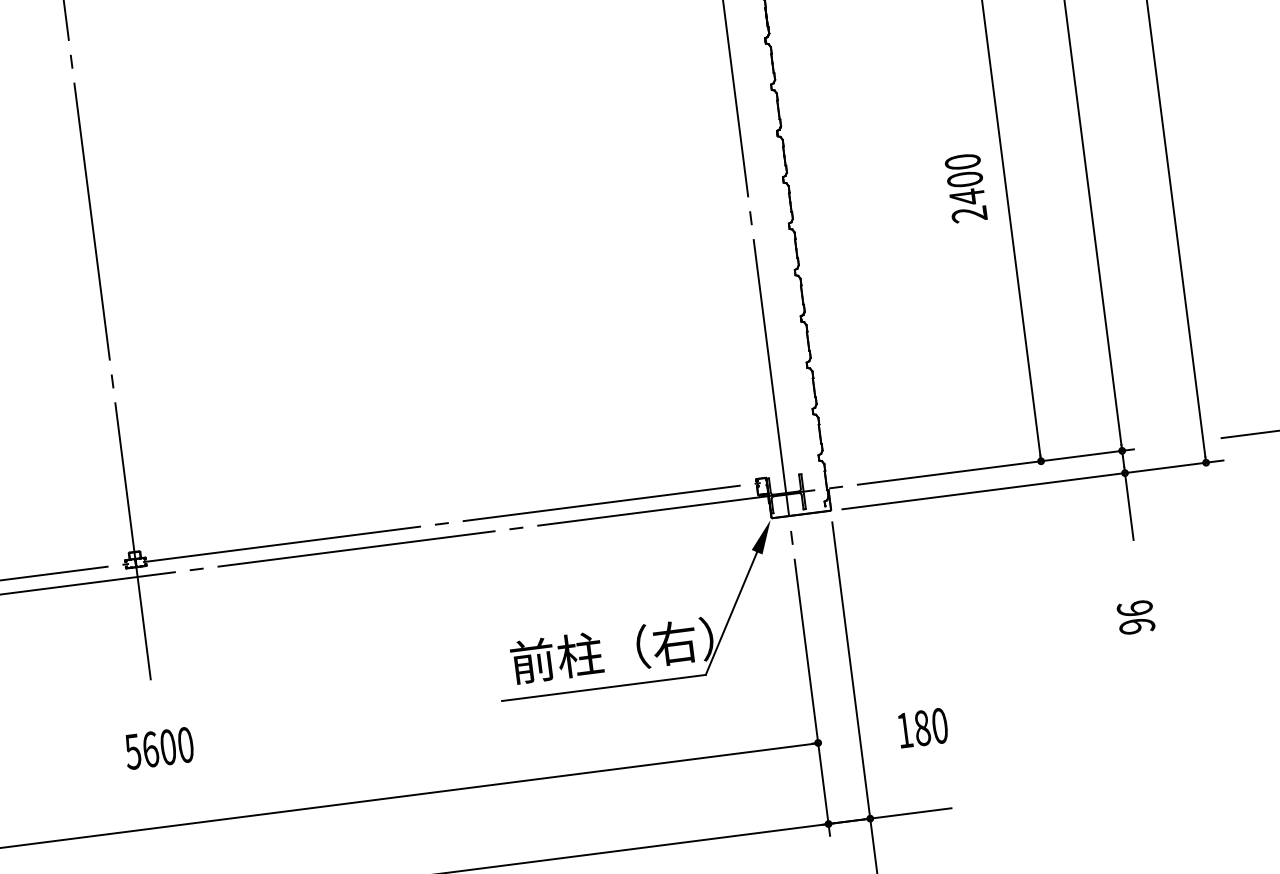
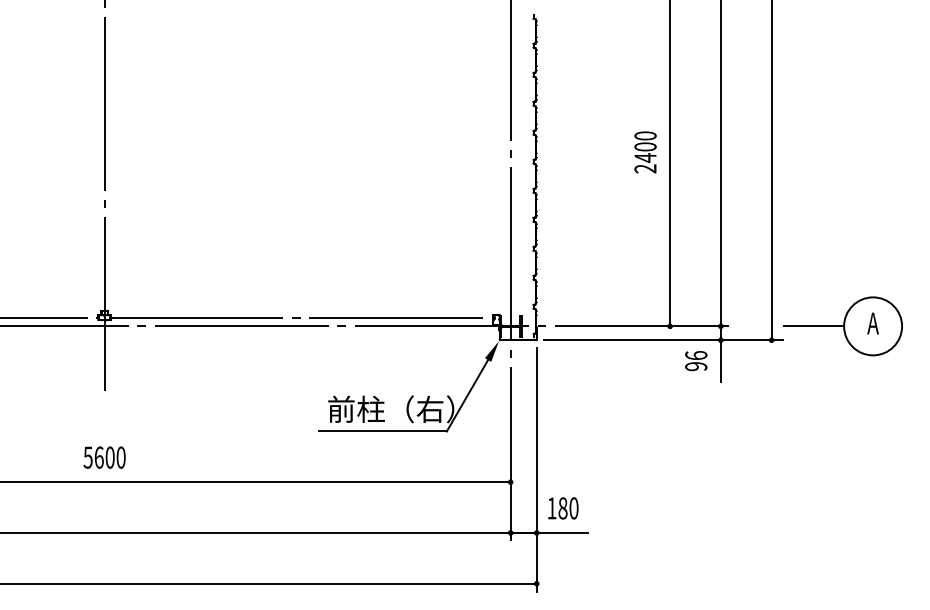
text: (1136, 618) -> (696, 361), moved
text: (923, 728) -> (563, 508), moved
text: (159, 748) -> (104, 457), moved

